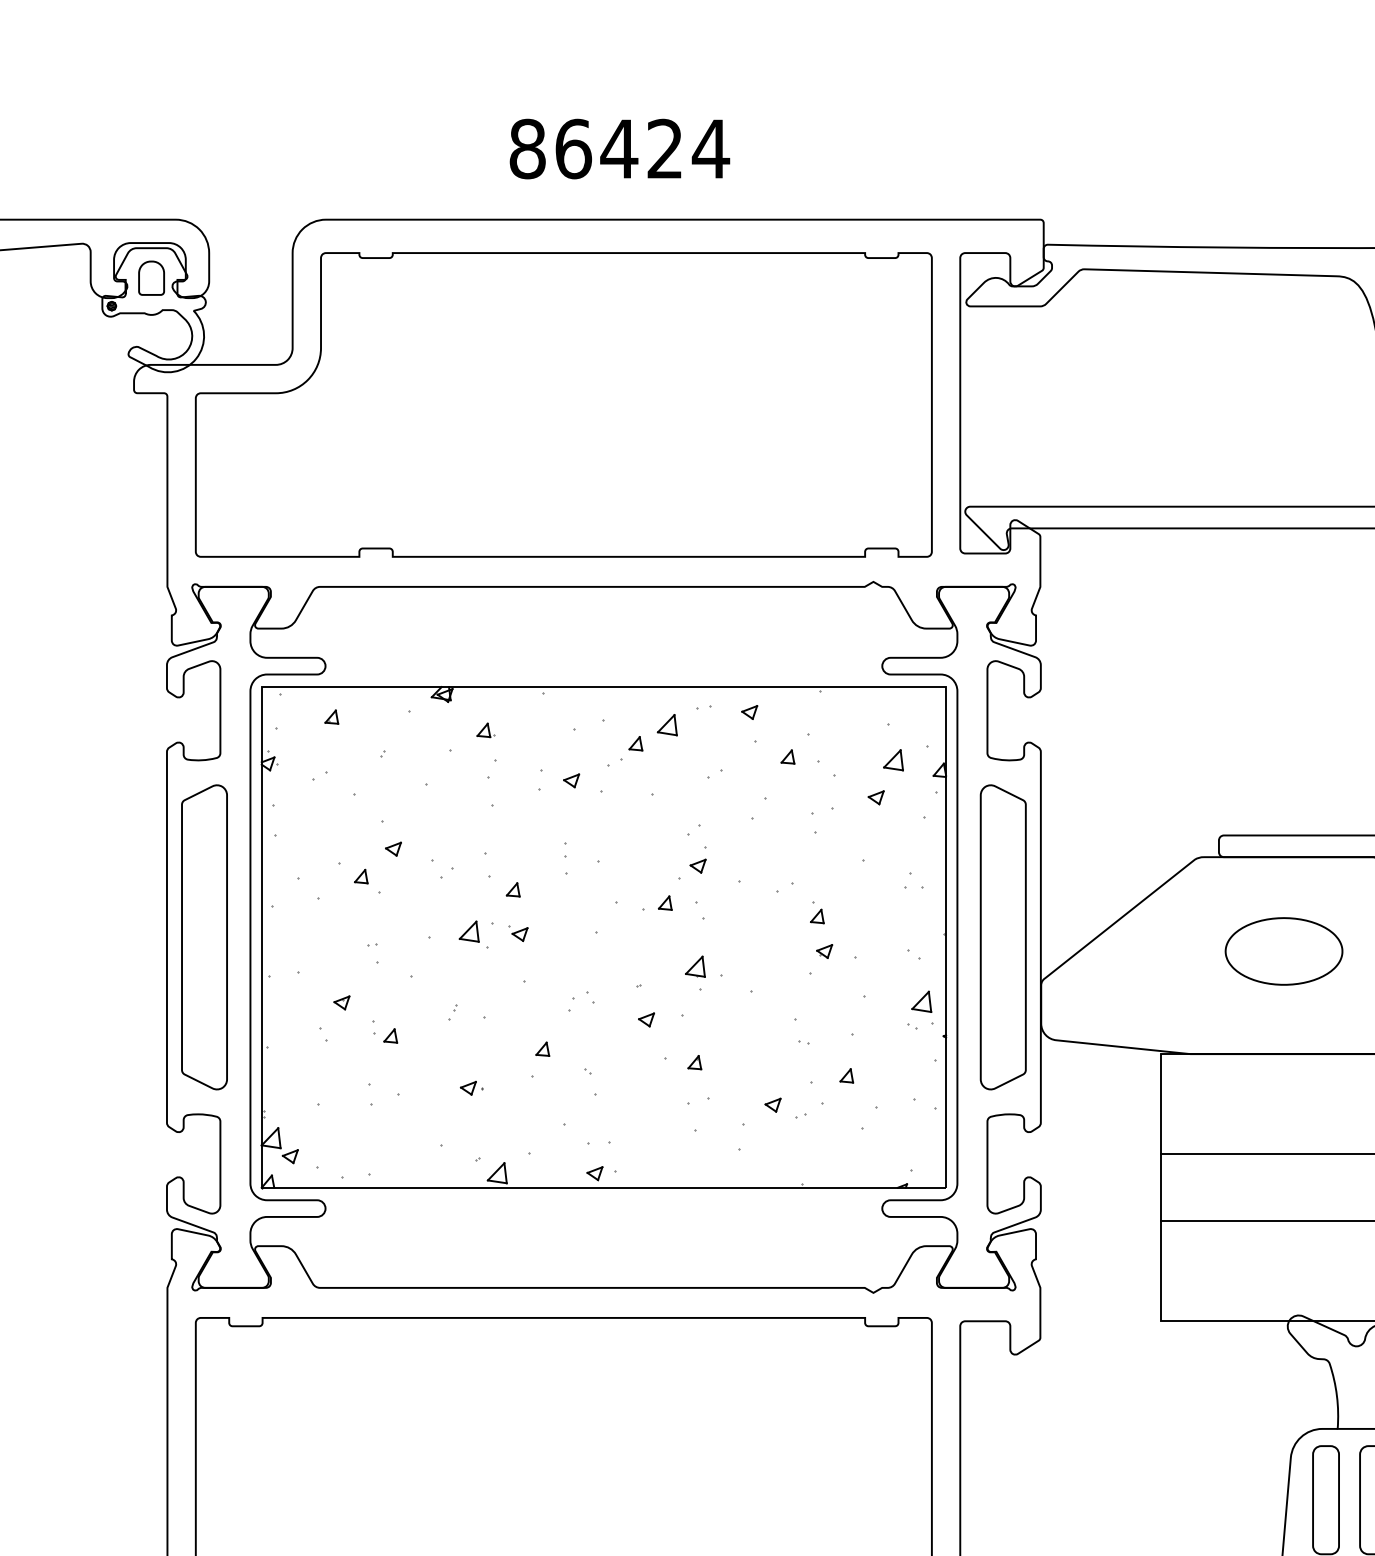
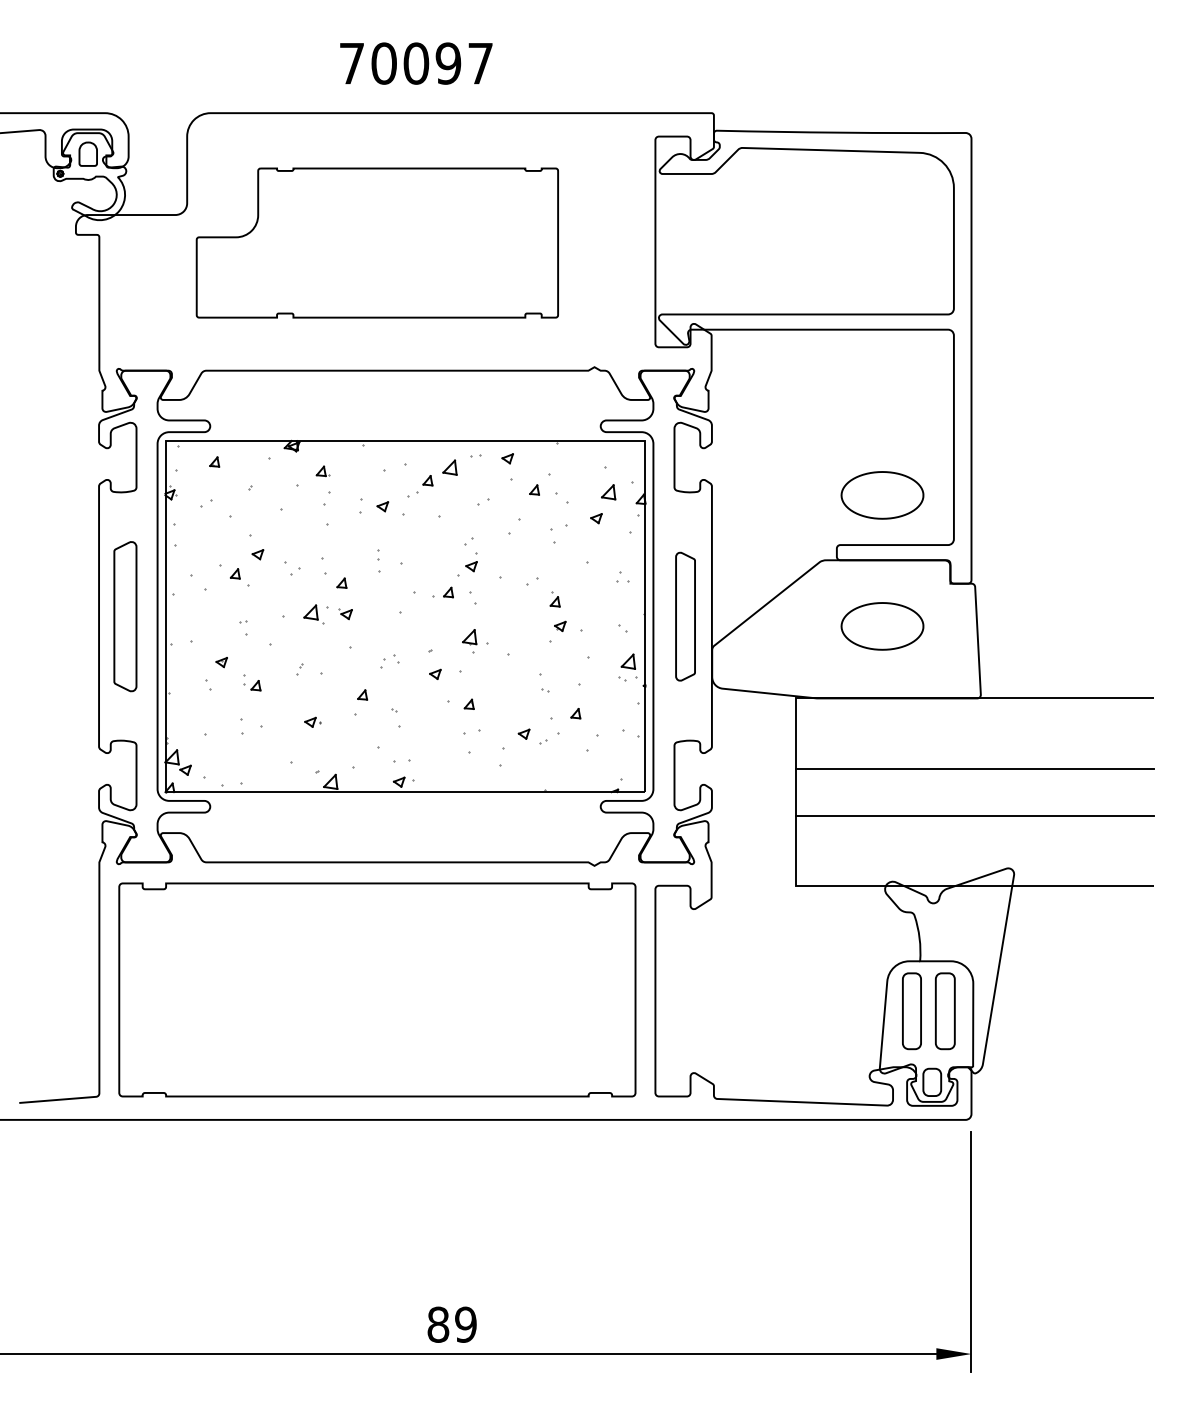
text: (619, 148) -> (416, 63), 86424 -> 70097
part: (563, 404) -> (377, 242), size x0.7
part: (1284, 764) -> (882, 495), added
part: (204, 937) -> (125, 616), size x0.7
part: (1003, 937) -> (685, 616), size x0.6

